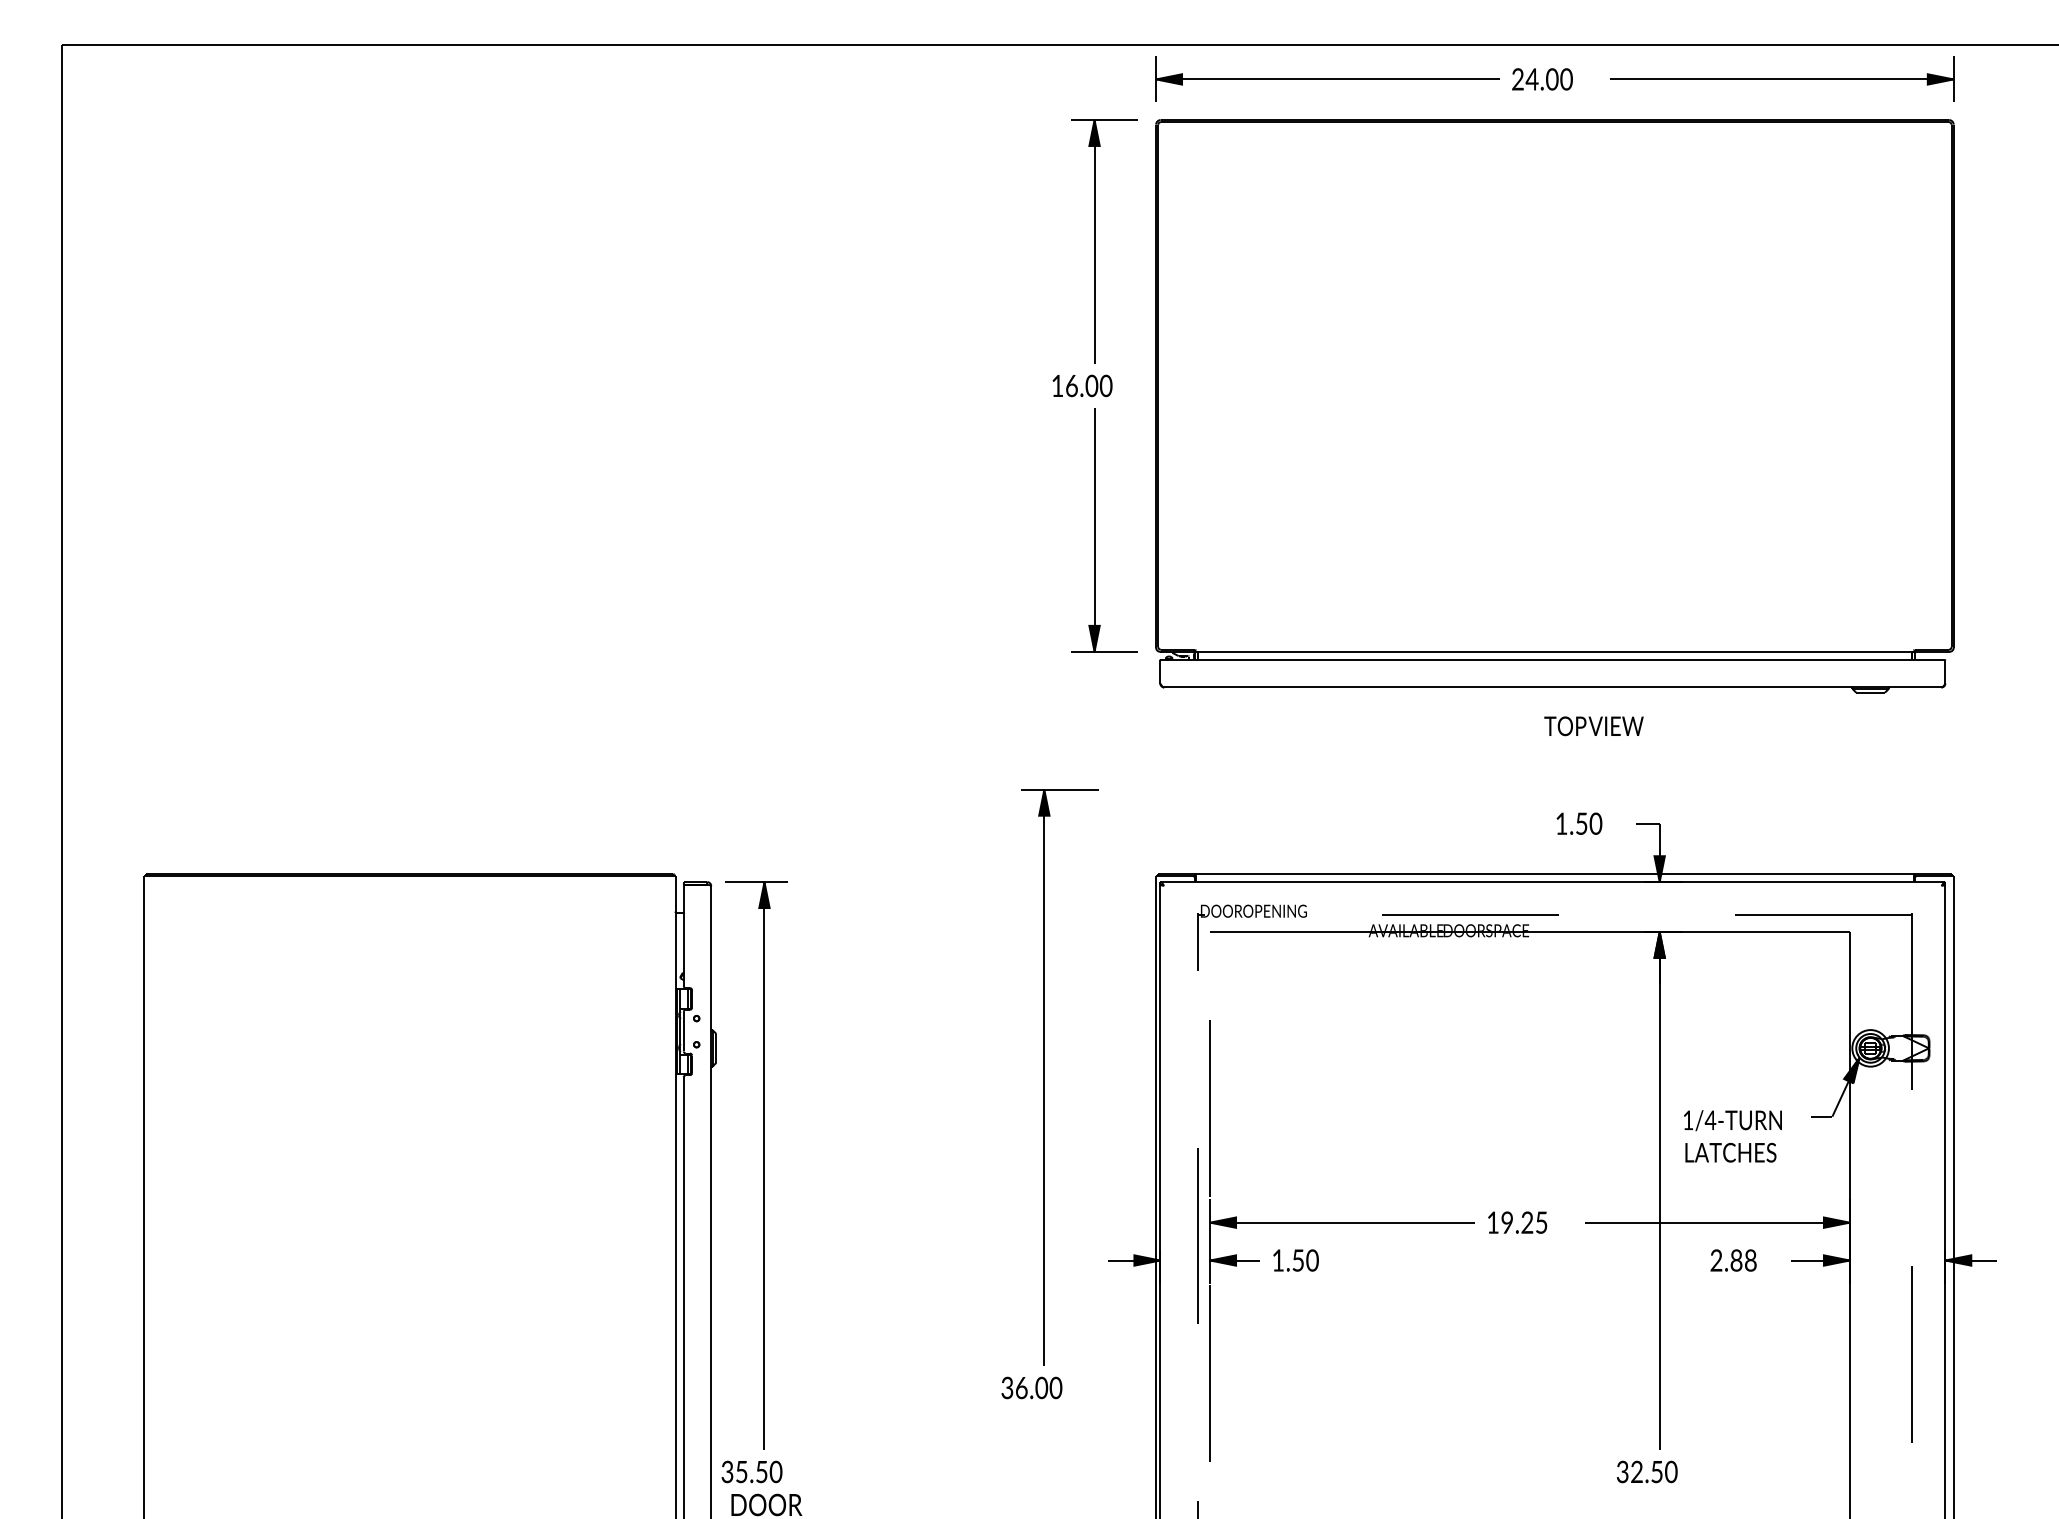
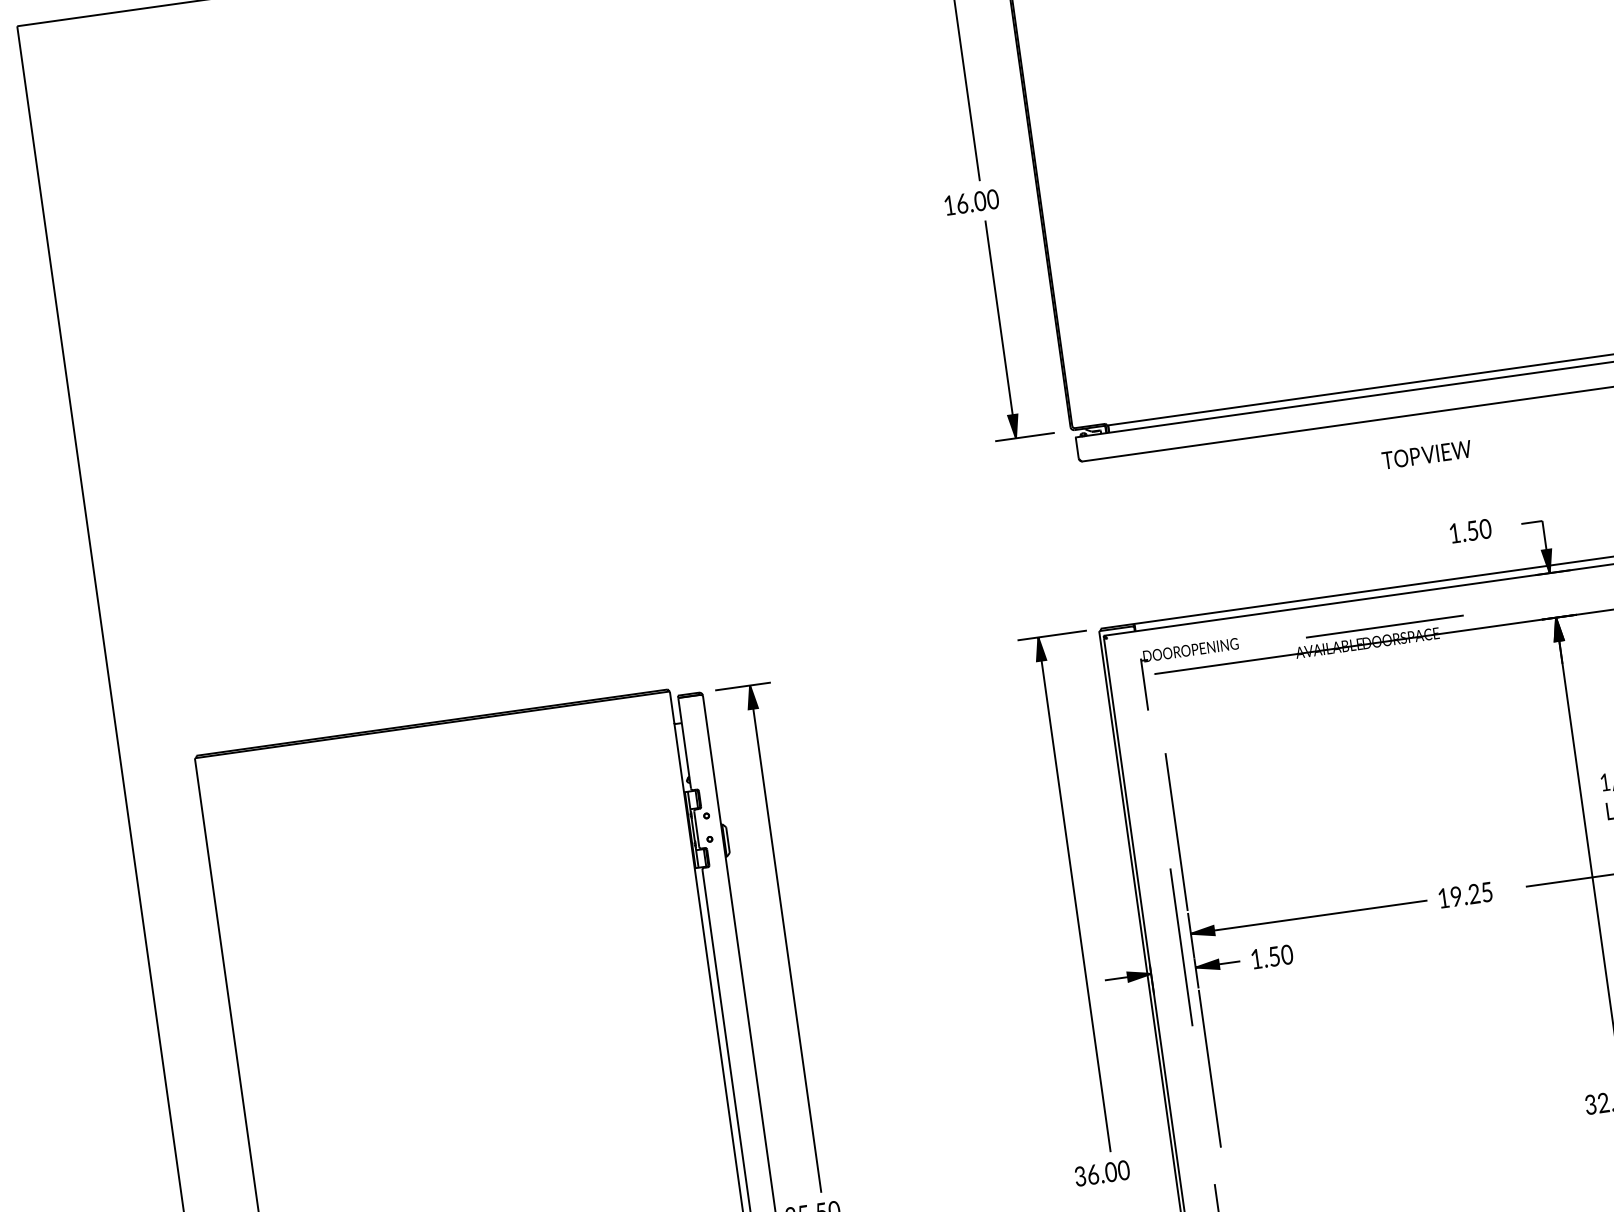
text: (1593, 726) -> (1426, 455), moved
part: (1049, 1094) -> (1081, 908), moved

